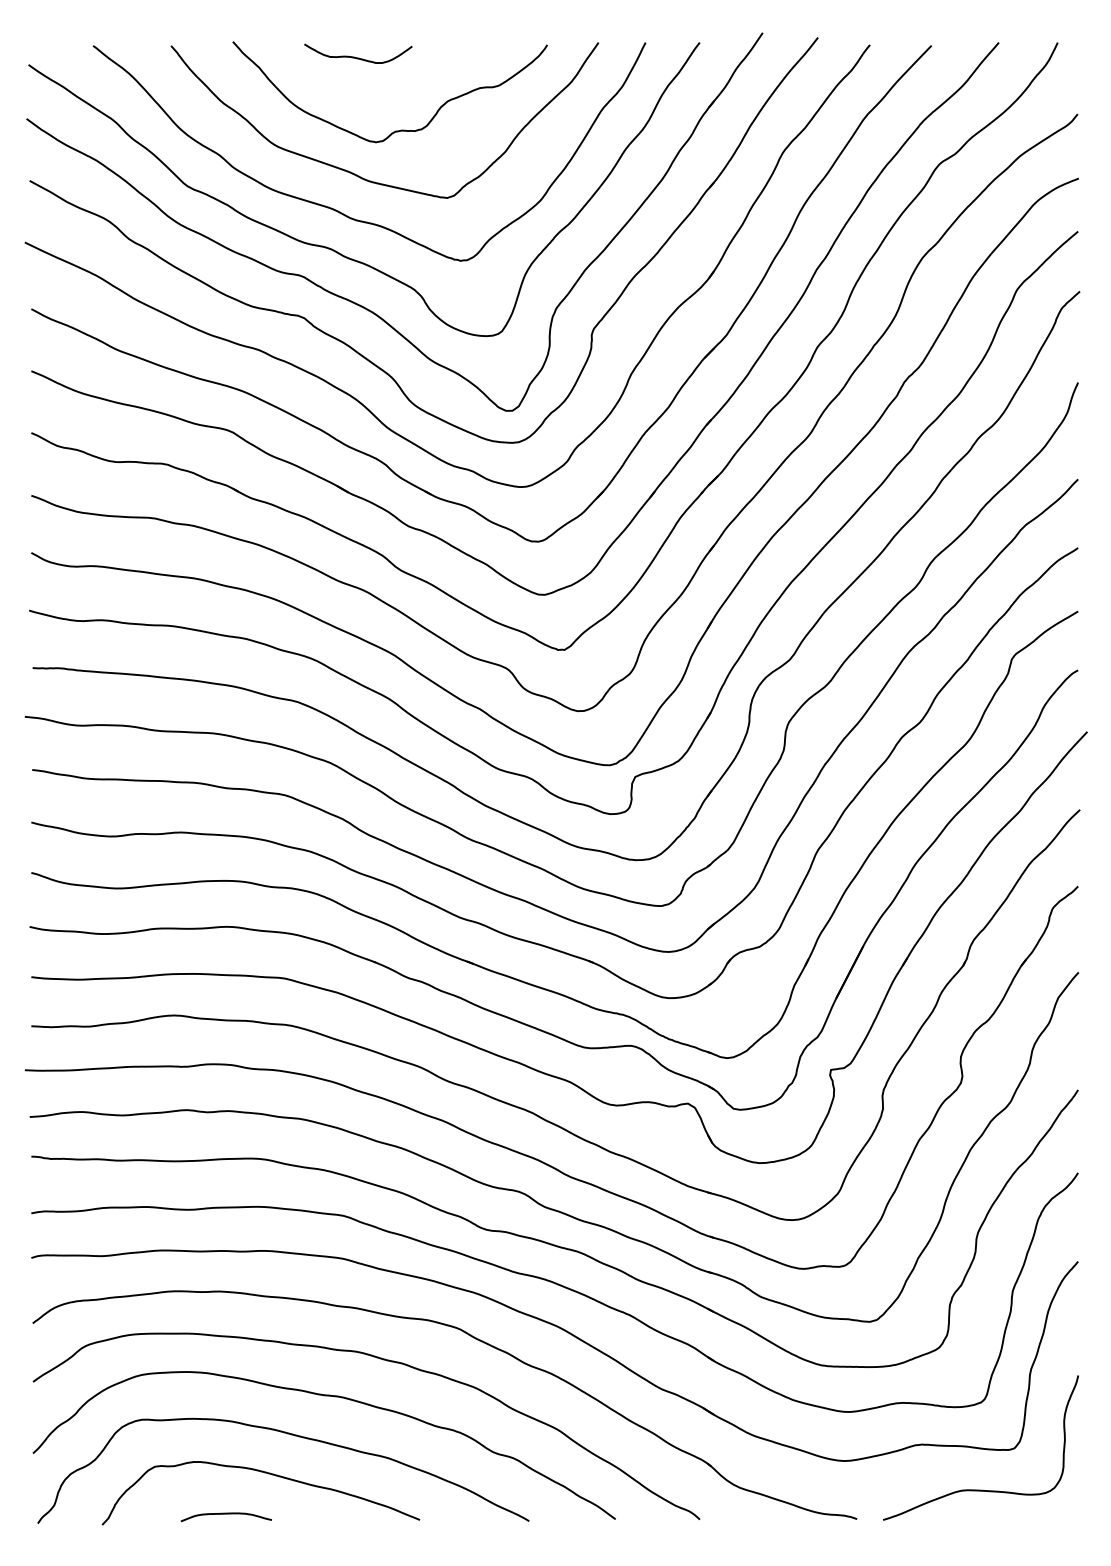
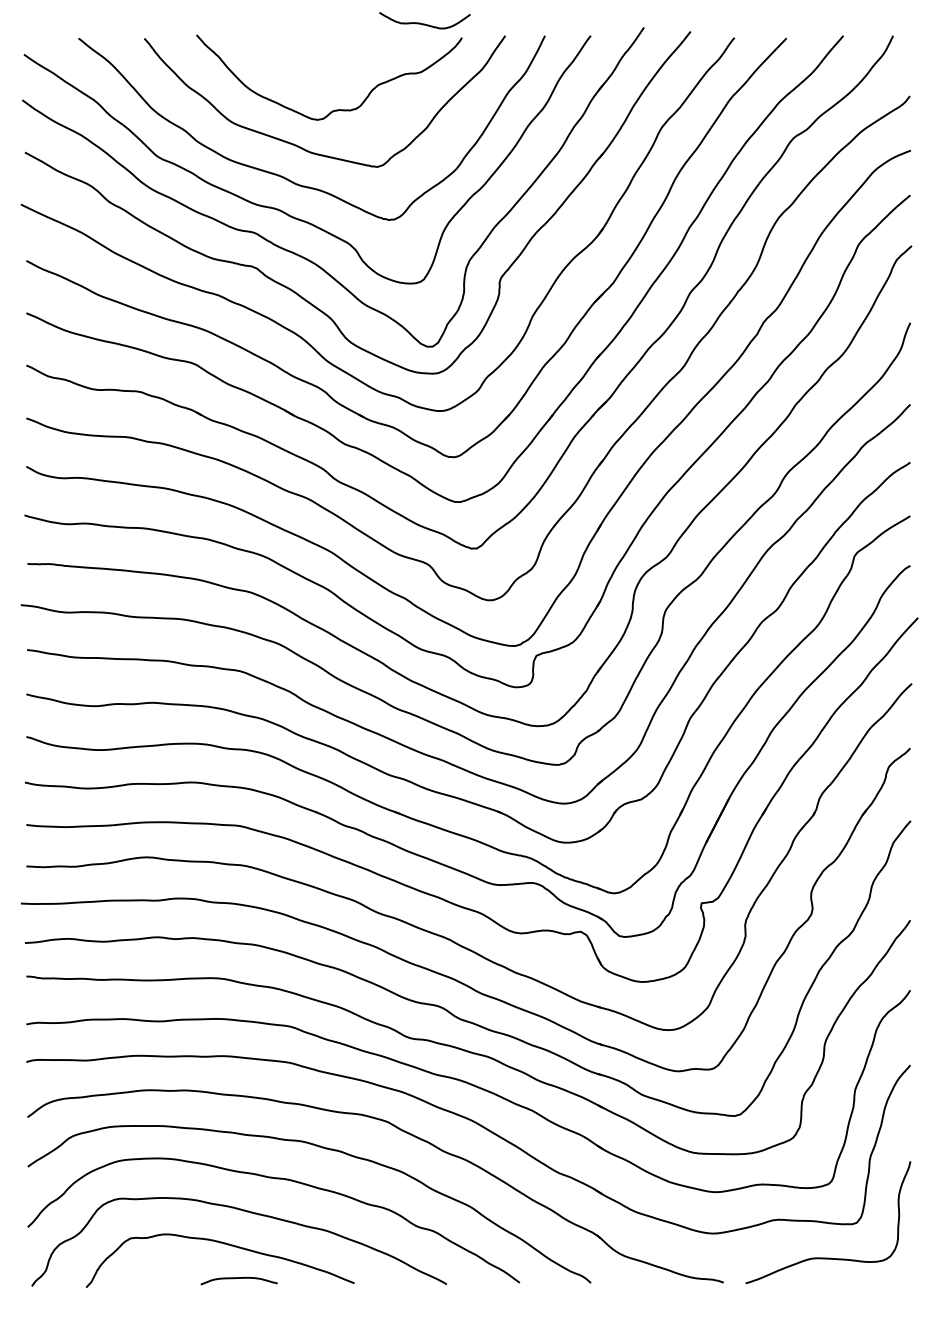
curve: (358, 57) -> (425, 23), moved
curve: (225, 1514) -> (238, 1278), moved

